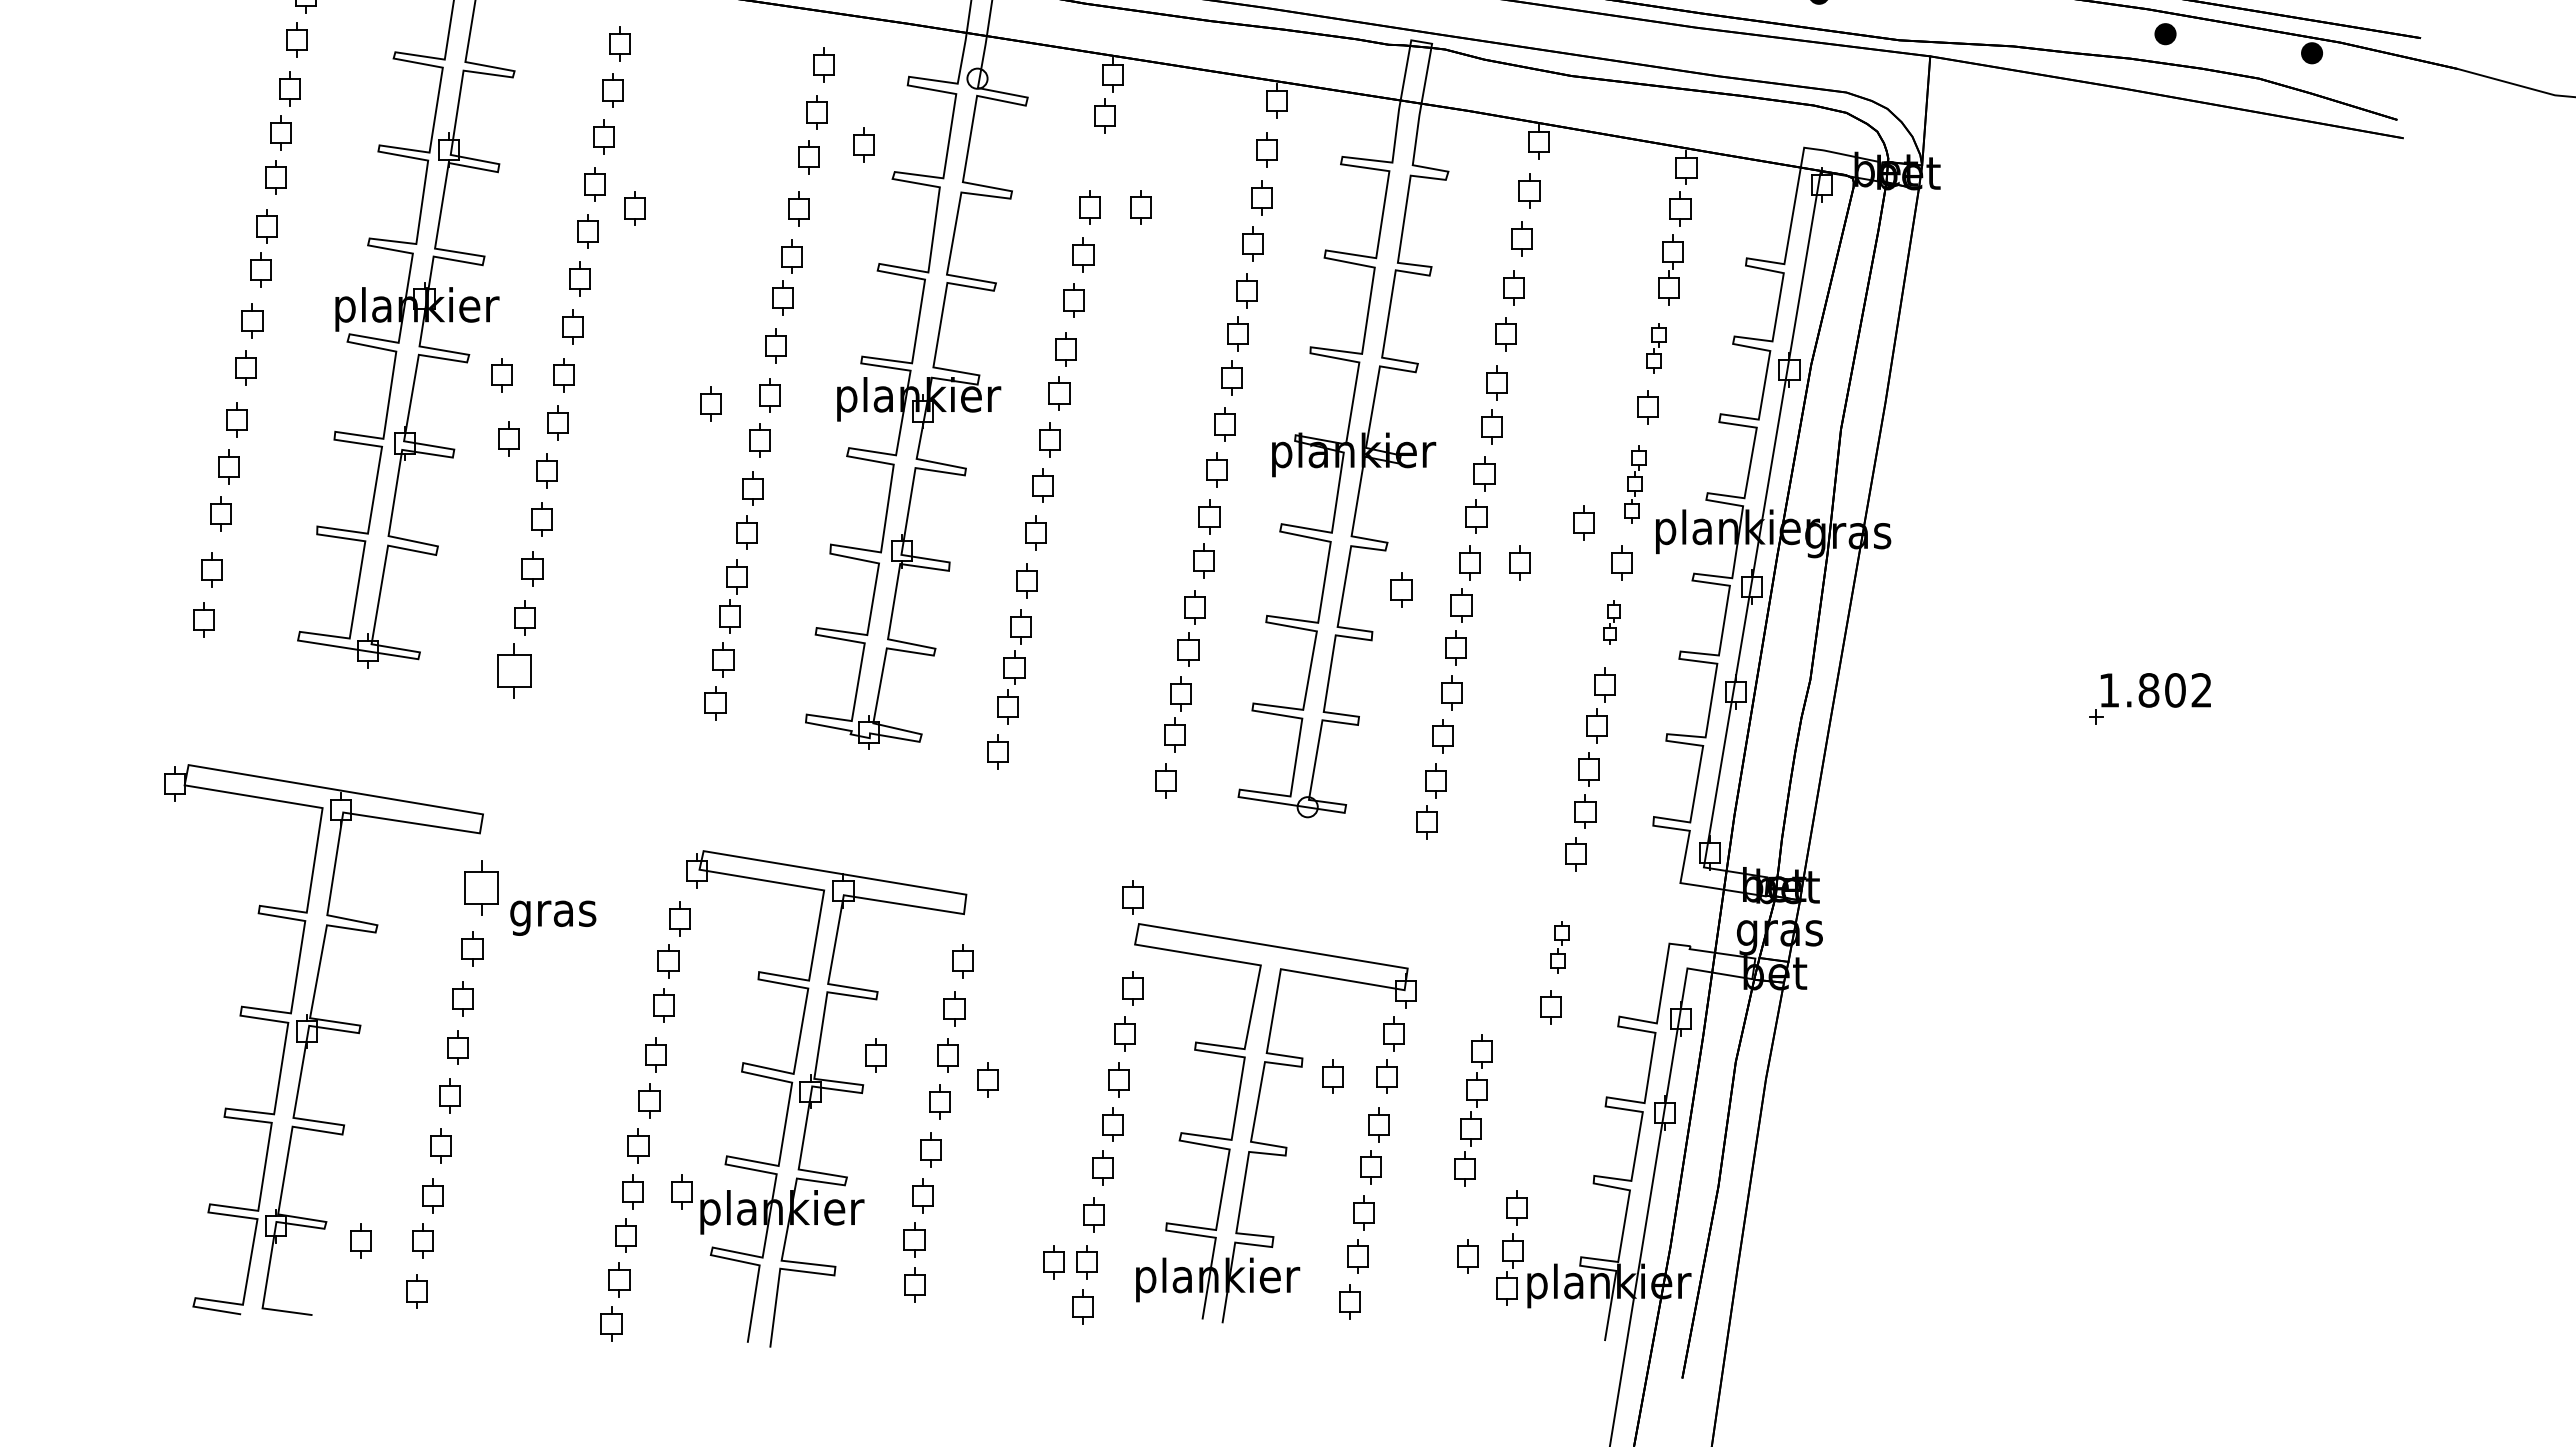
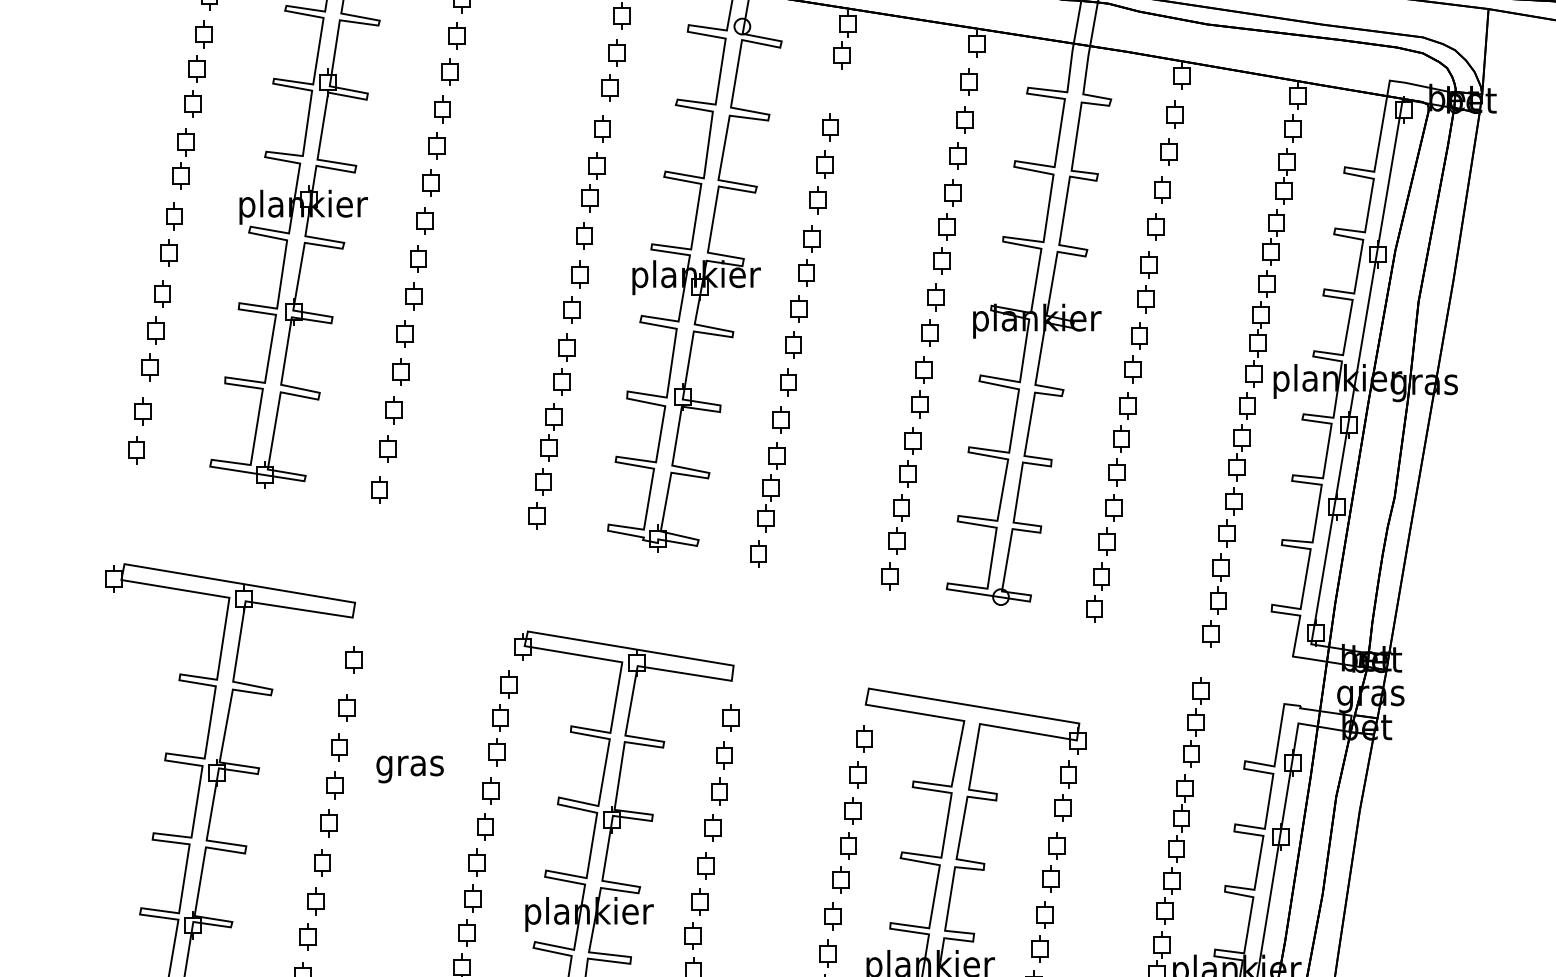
part: (863, 144) -> (653, 78), removed
part: (1140, 207) -> (870, 127), removed
part: (634, 208) -> (473, 128), removed
part: (1656, 348) -> (1274, 237), size x1.43
part: (501, 375) -> (369, 259), removed
part: (710, 403) -> (533, 280), removed
part: (508, 438) -> (375, 308), removed
part: (1634, 484) -> (1256, 344), size x1.43
part: (1583, 522) -> (1216, 374), removed
part: (1519, 562) -> (1166, 405), removed
part: (1401, 589) -> (1074, 426), removed
part: (1611, 622) -> (1238, 452), size x1.67
part: (513, 670) -> (378, 490), size x0.62
part: (481, 887) -> (353, 660), size x0.62
part: (1132, 897) -> (863, 667), removed
text: (553, 917) -> (410, 768), moved
part: (1559, 947) -> (1198, 707), size x1.43
part: (875, 1055) -> (662, 791), removed
part: (1332, 1076) -> (1020, 808), removed
part: (987, 1079) -> (750, 810), removed
part: (1473, 1110) -> (1178, 834), moved
part: (681, 1191) -> (510, 898), removed
part: (360, 1240) -> (259, 936), removed
part: (1467, 1256) -> (1126, 949), removed
part: (1053, 1262) -> (801, 953), removed

